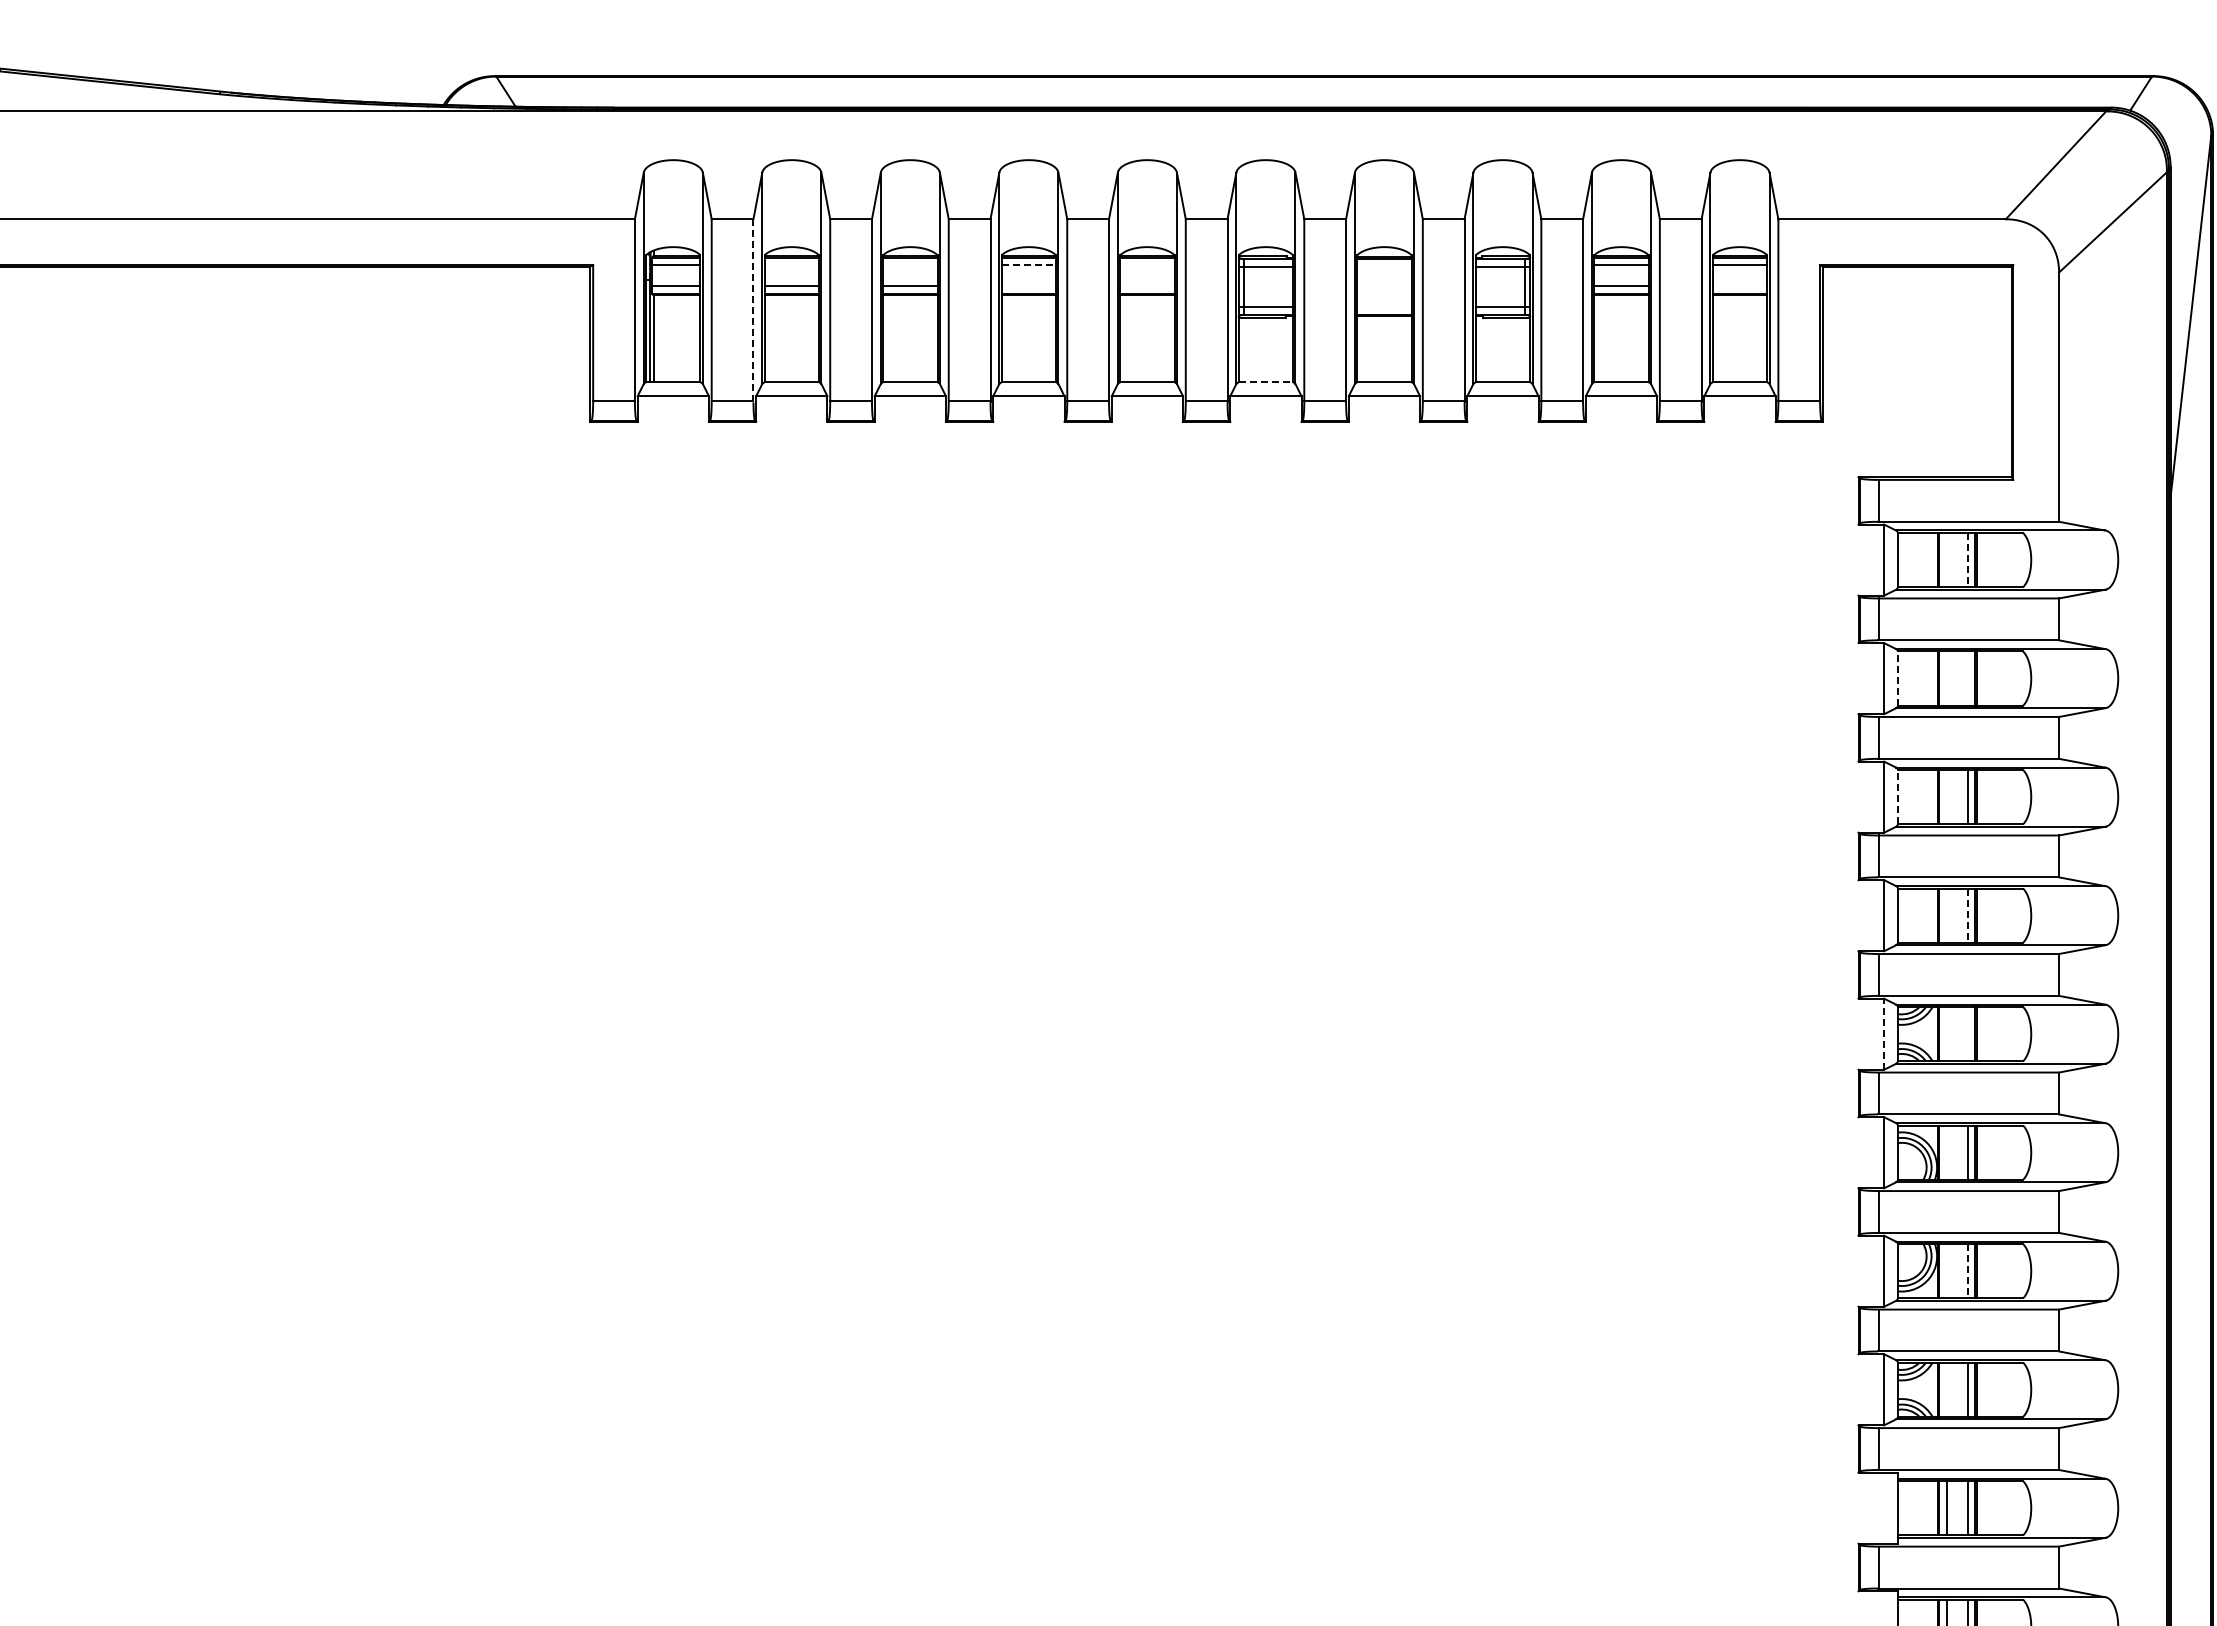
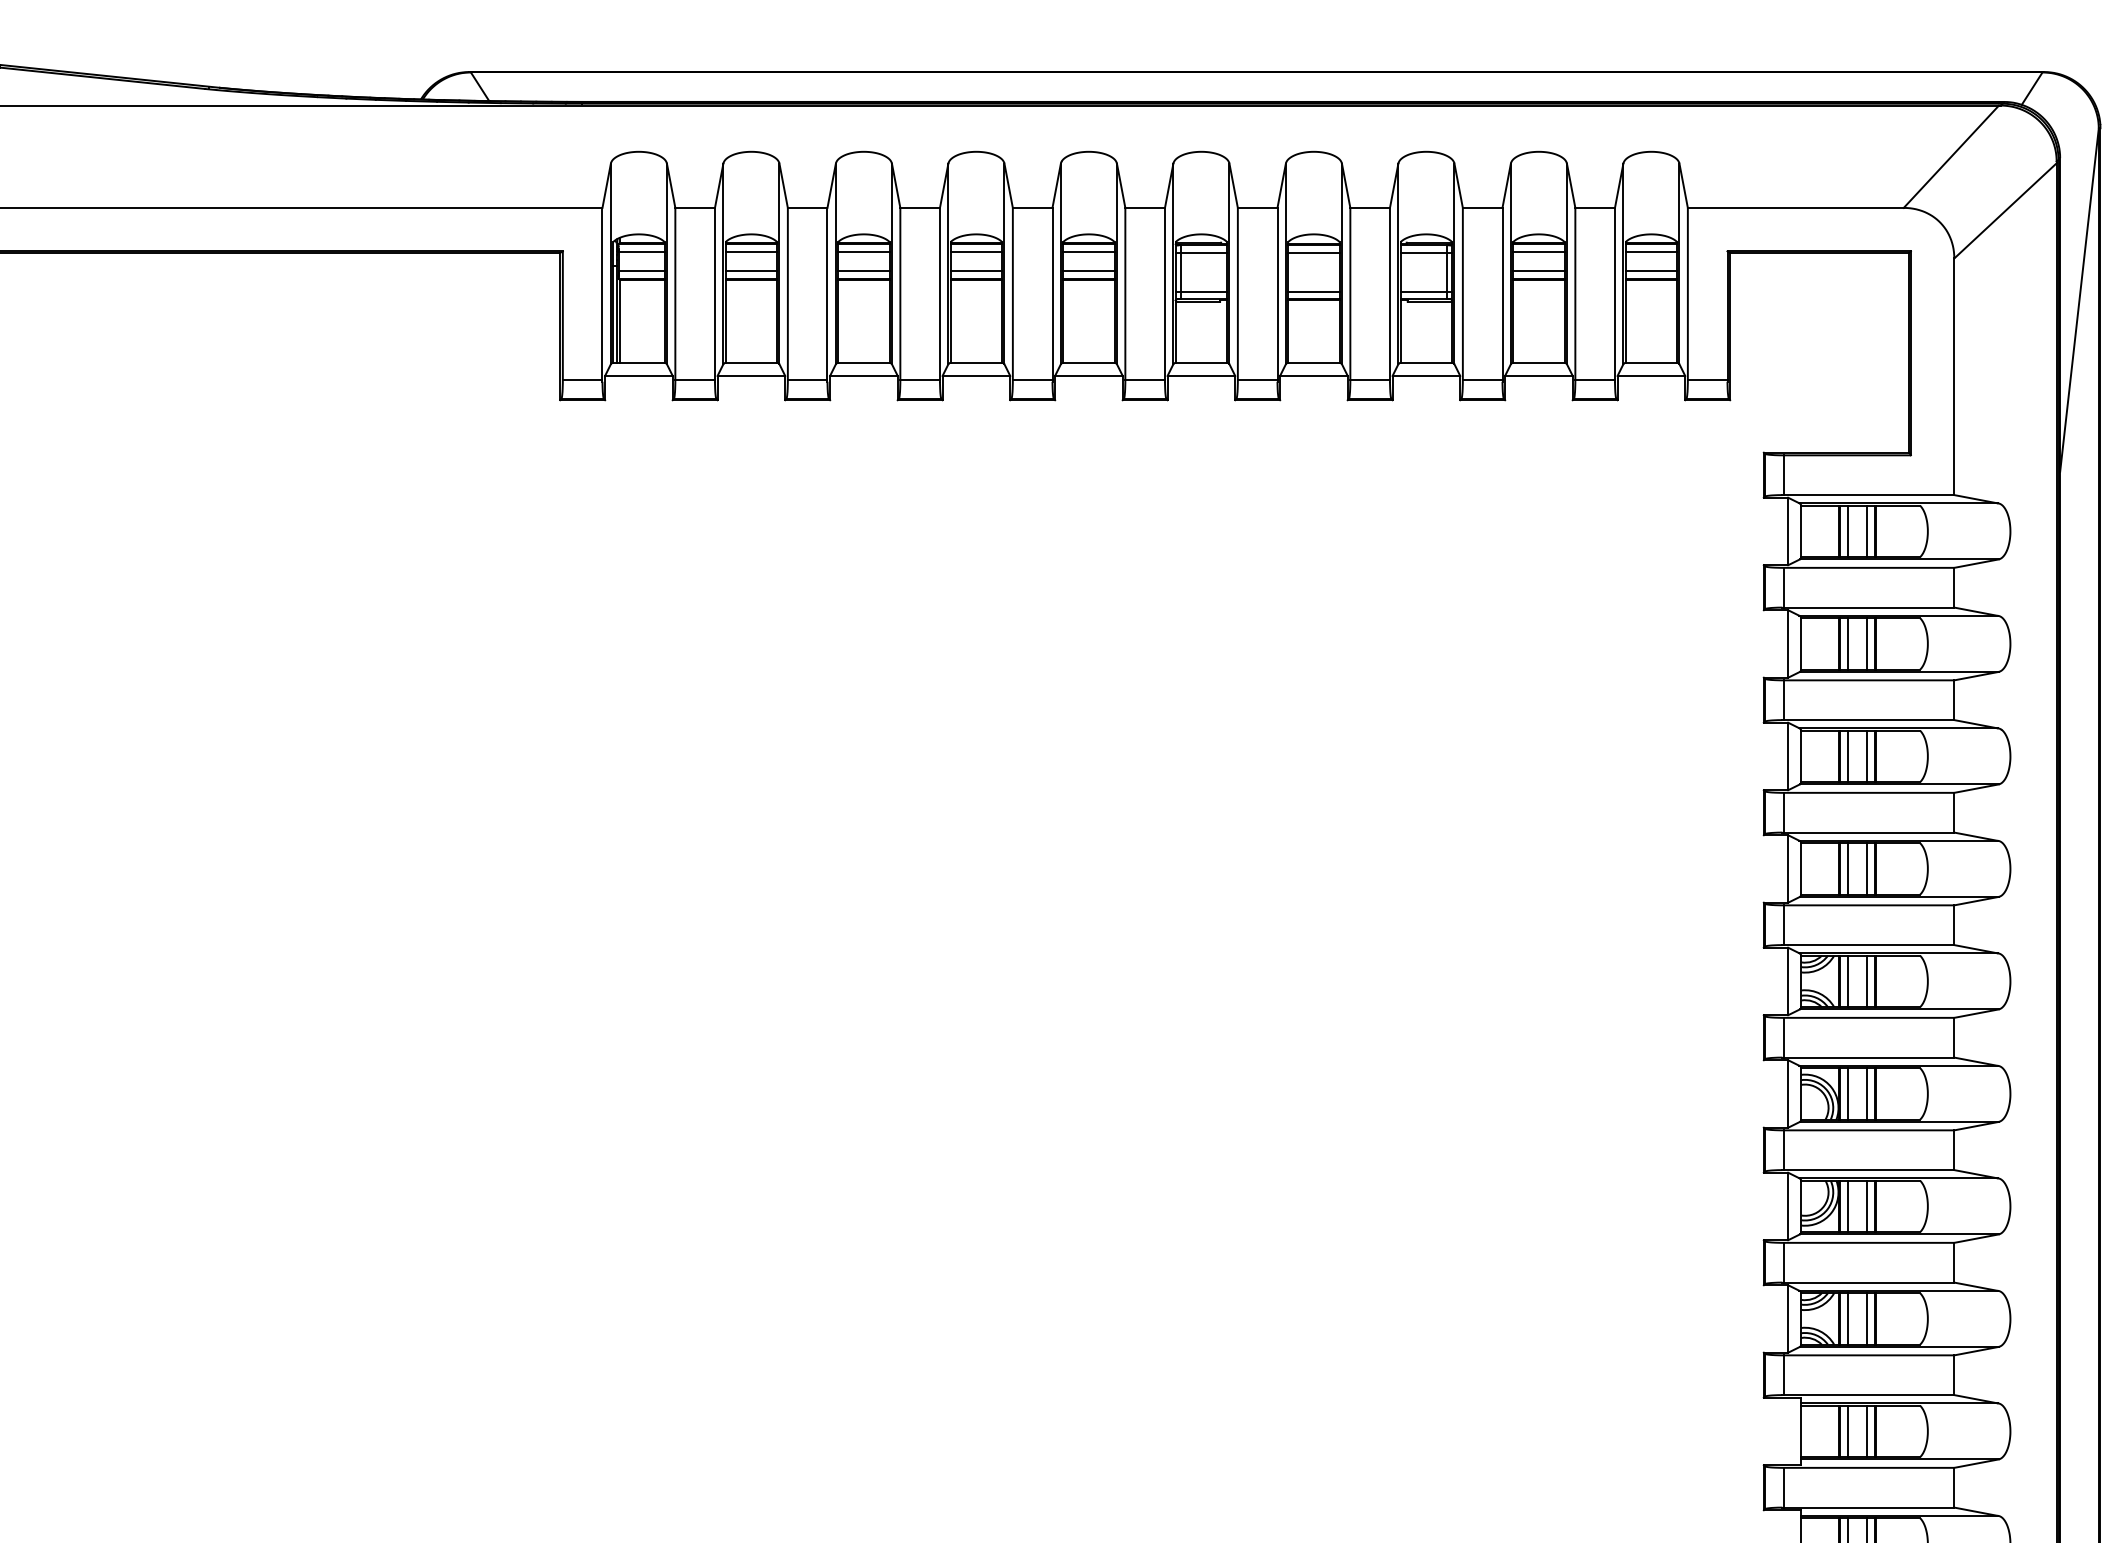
line: (791, 265) -> (751, 251), added
line: (910, 265) -> (864, 251), added
line: (1029, 265) -> (977, 251), dashed -> solid
line: (1147, 265) -> (1089, 251), added
line: (1384, 266) -> (1313, 252), added
line: (1028, 285) -> (976, 270), added
line: (1147, 285) -> (1089, 270), added
line: (1739, 285) -> (1650, 270), added
line: (1384, 307) -> (1313, 291), added
line: (753, 310) -> (715, 294), dashed -> solid
line: (1266, 382) -> (1201, 362), dashed -> solid
line: (1947, 559) -> (1848, 530), added
line: (1967, 560) -> (1867, 531), dashed -> solid
line: (1898, 678) -> (1801, 643), dashed -> solid
line: (1947, 678) -> (1848, 643), added
line: (1967, 678) -> (1867, 643), added
line: (1898, 796) -> (1801, 755), dashed -> solid
line: (1947, 796) -> (1848, 755), added
line: (1947, 915) -> (1848, 868), added
line: (1967, 916) -> (1867, 869), dashed -> solid
line: (1884, 1034) -> (1788, 981), dashed -> solid
line: (1947, 1034) -> (1848, 981), added
line: (1967, 1034) -> (1867, 981), added
line: (1947, 1152) -> (1848, 1093), added
line: (1947, 1271) -> (1848, 1206), added
line: (1967, 1271) -> (1867, 1206), dashed -> solid
line: (1947, 1389) -> (1848, 1318), added

